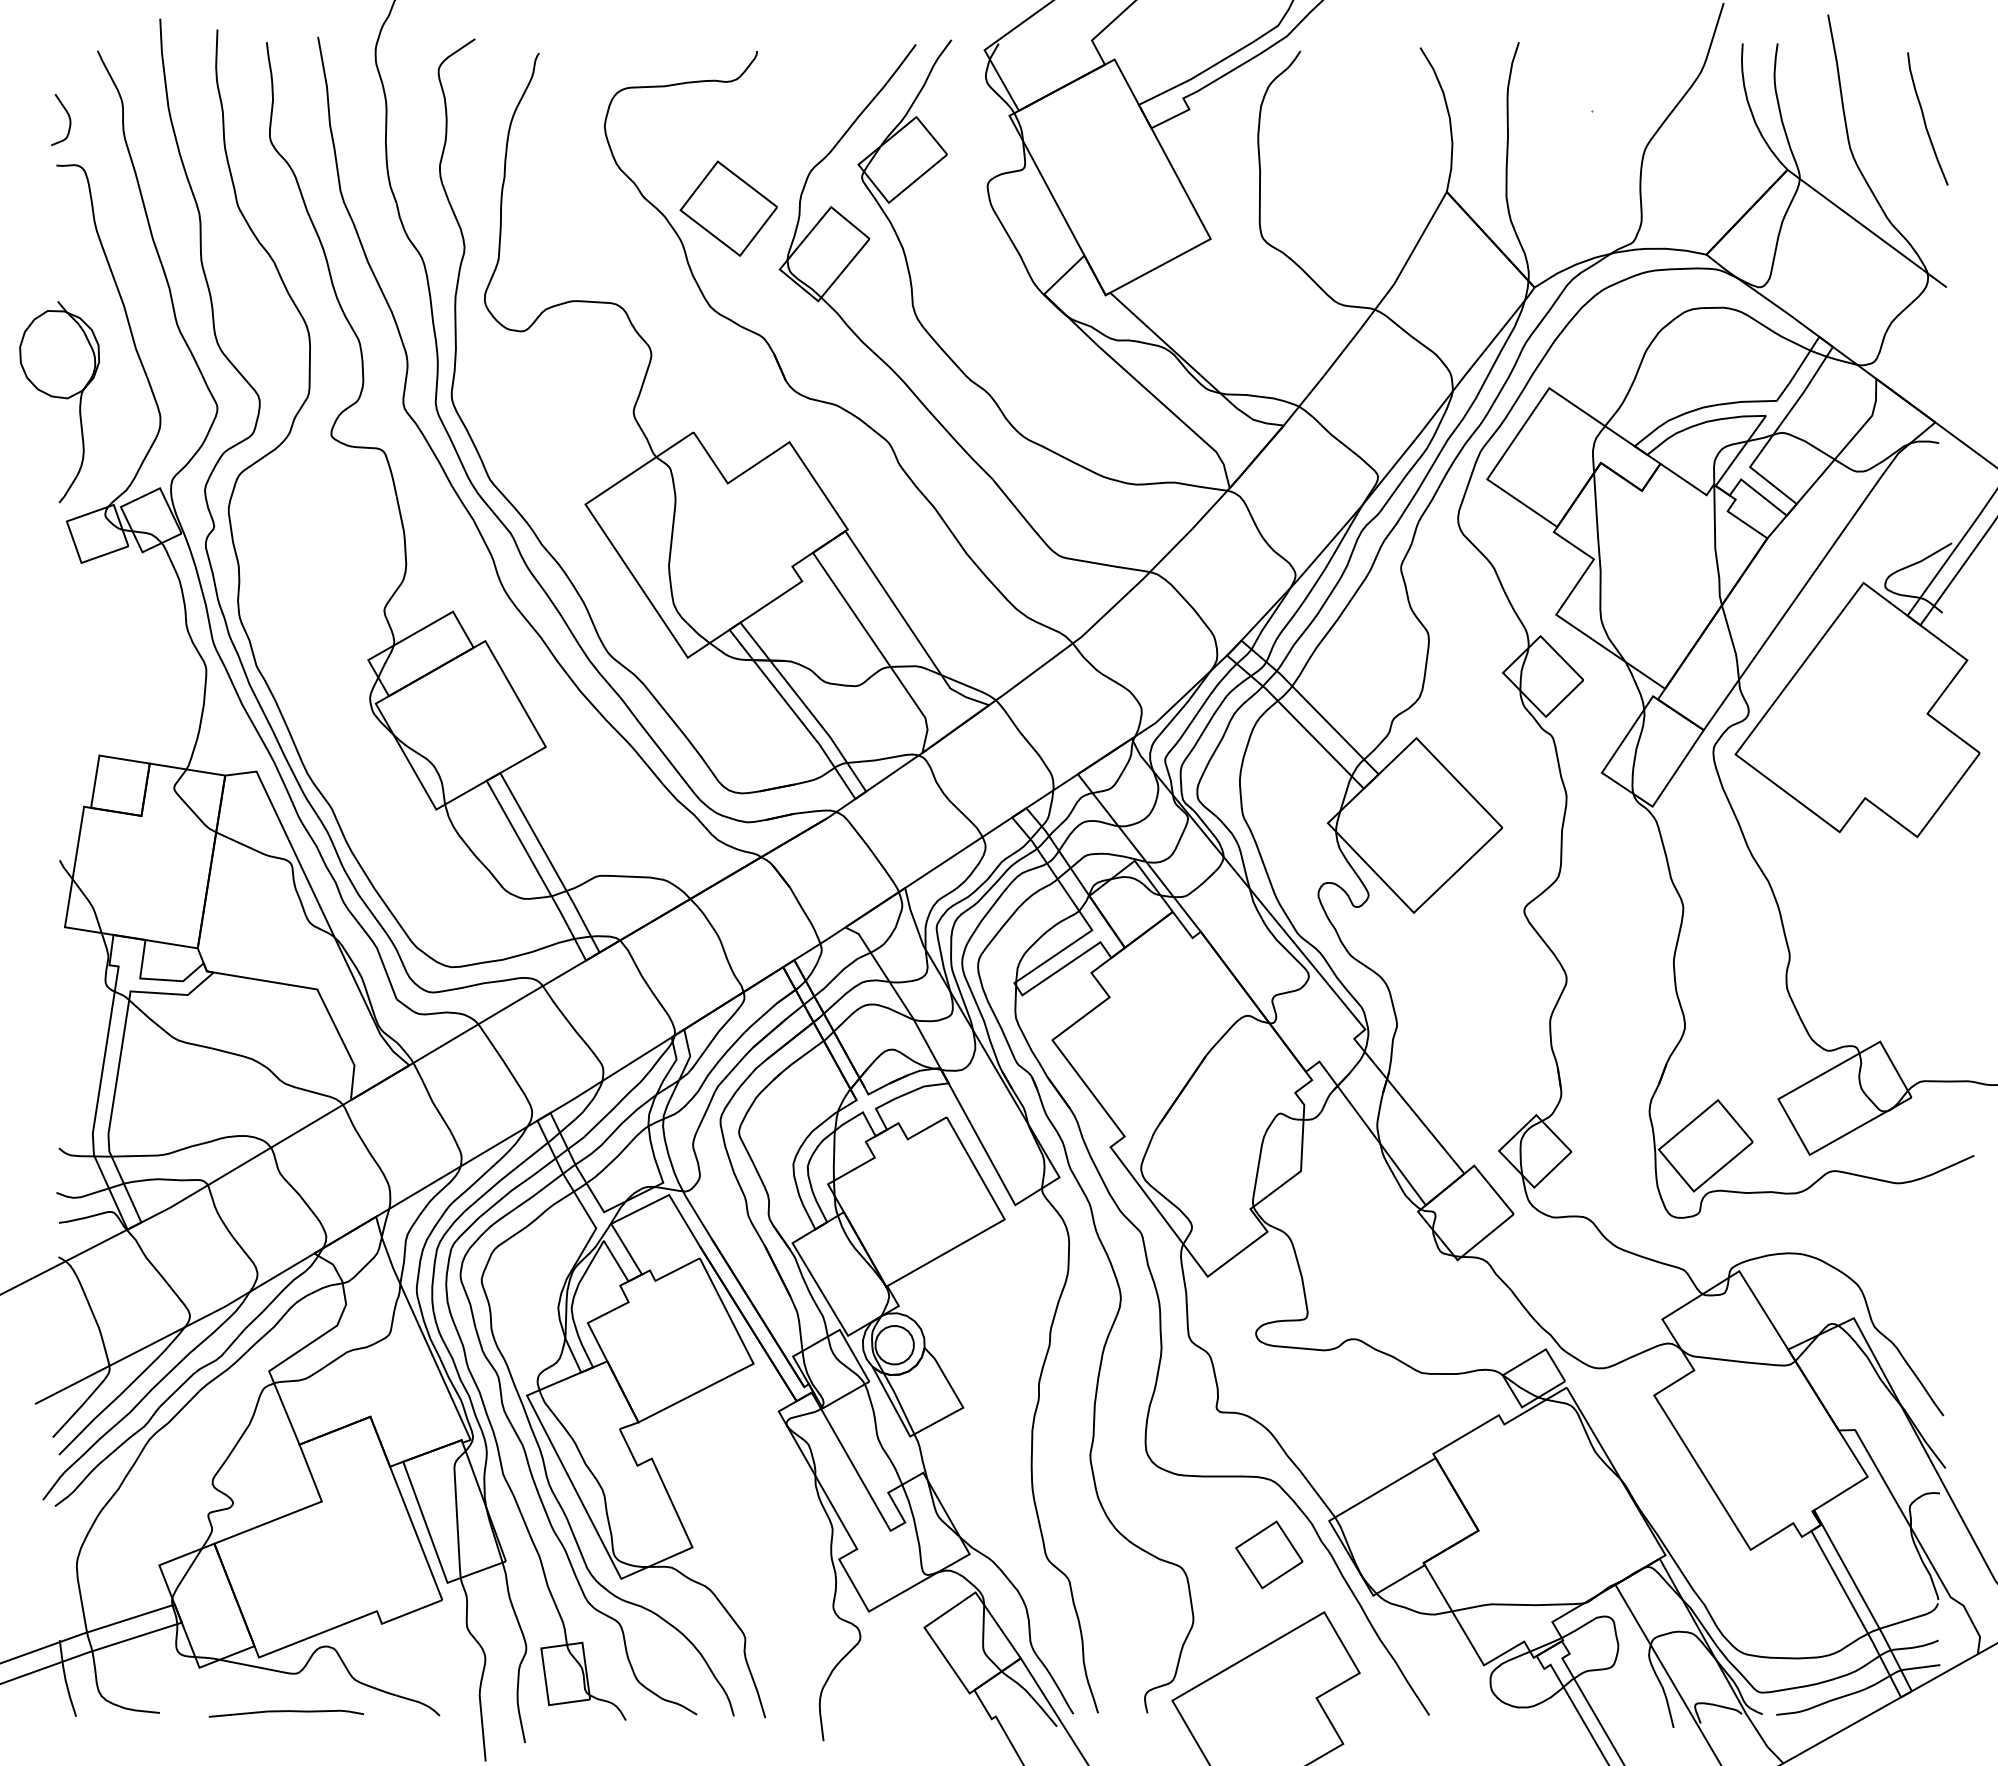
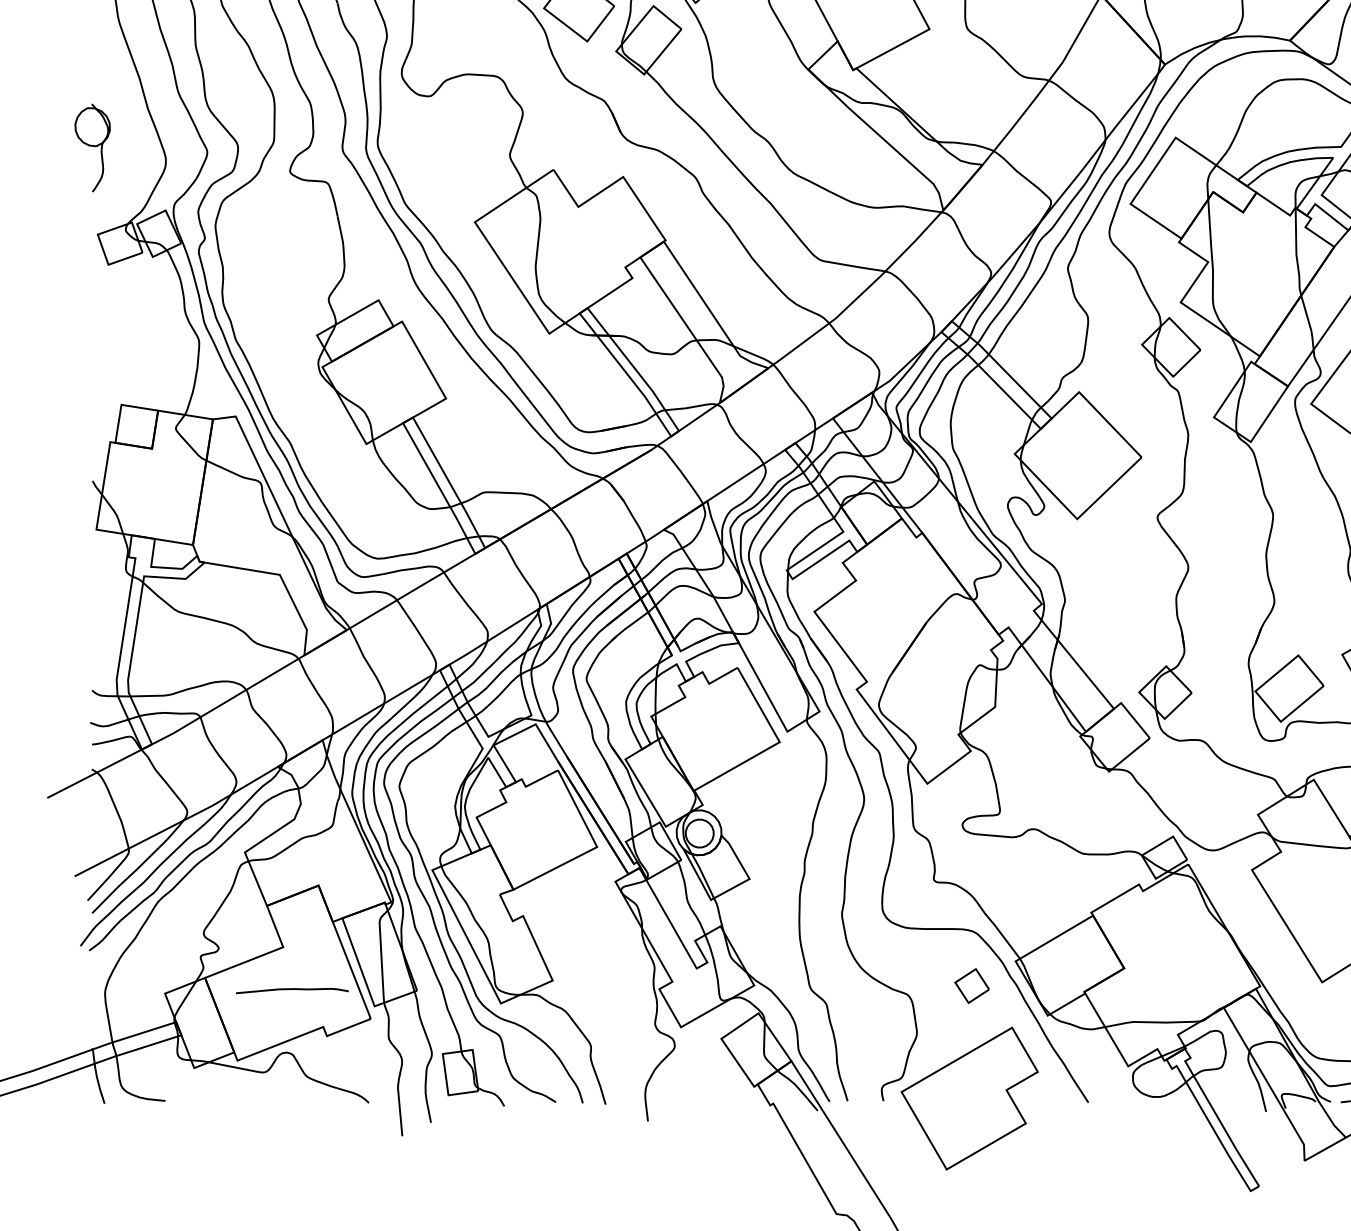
part: (59, 402) -> (92, 148), size x0.6
part: (1269, 1554) -> (972, 985), size x0.7
curve: (285, 1712) -> (291, 990), moved

